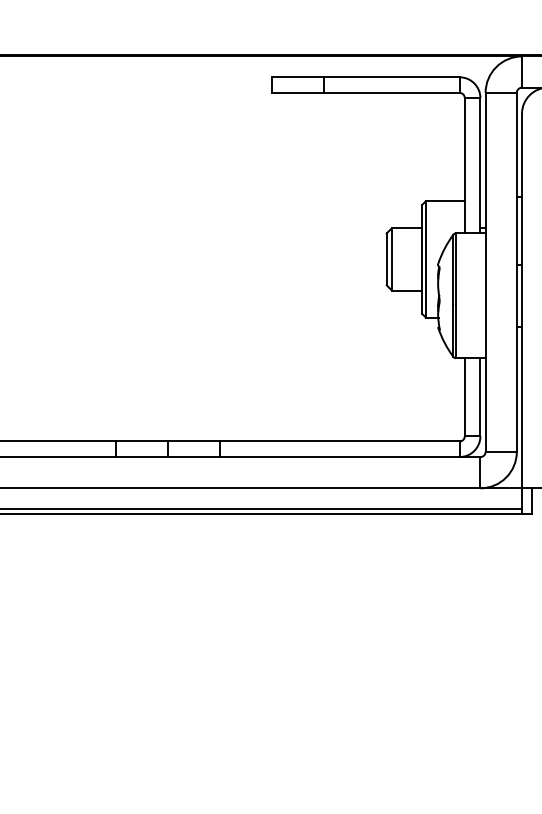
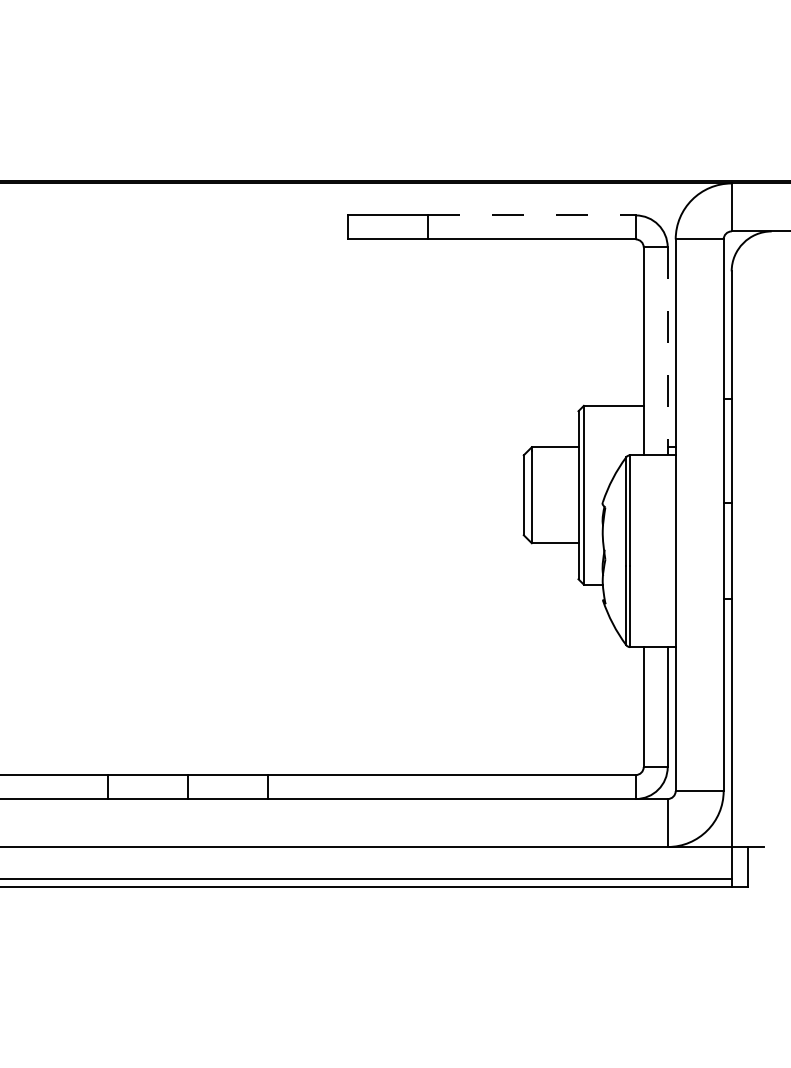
line: (391, 77) -> (531, 215), solid -> dashed
line: (480, 165) -> (667, 350), solid -> dashed

